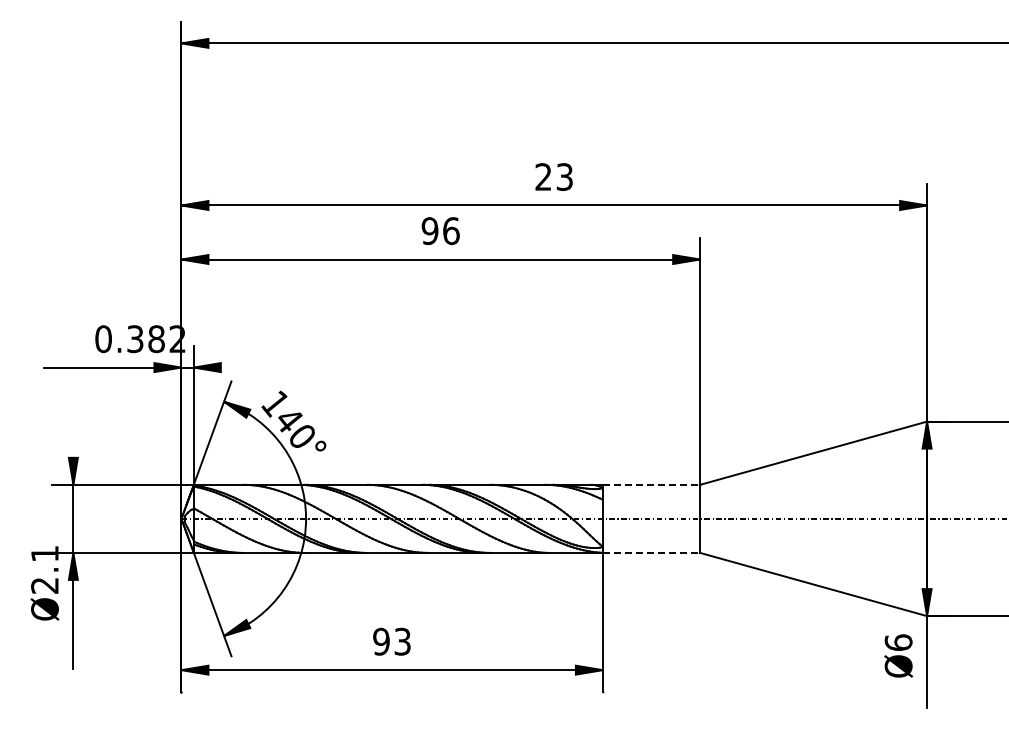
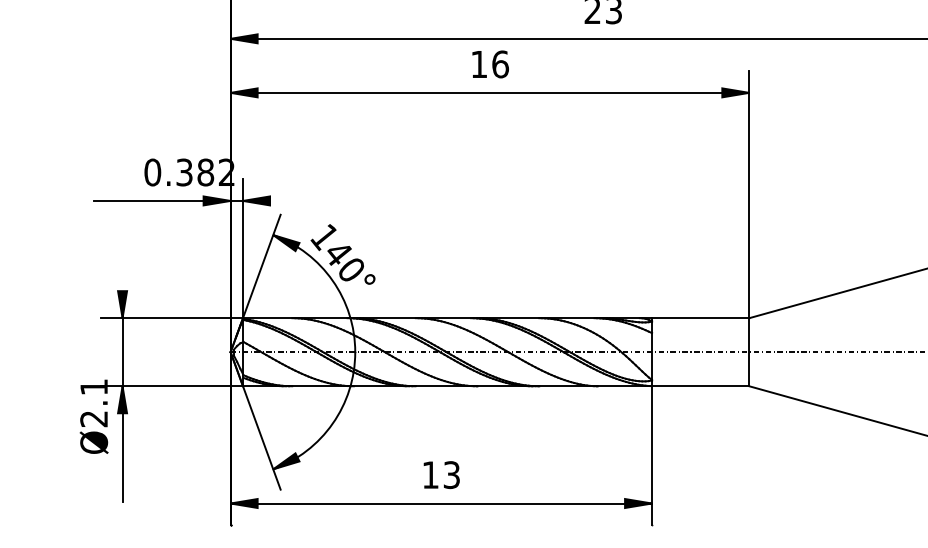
text: (429, 231) -> (478, 64), 96 -> 16
line: (651, 484) -> (700, 317), dashed -> solid
line: (651, 552) -> (700, 385), dashed -> solid
text: (381, 641) -> (430, 474), 93 -> 13

